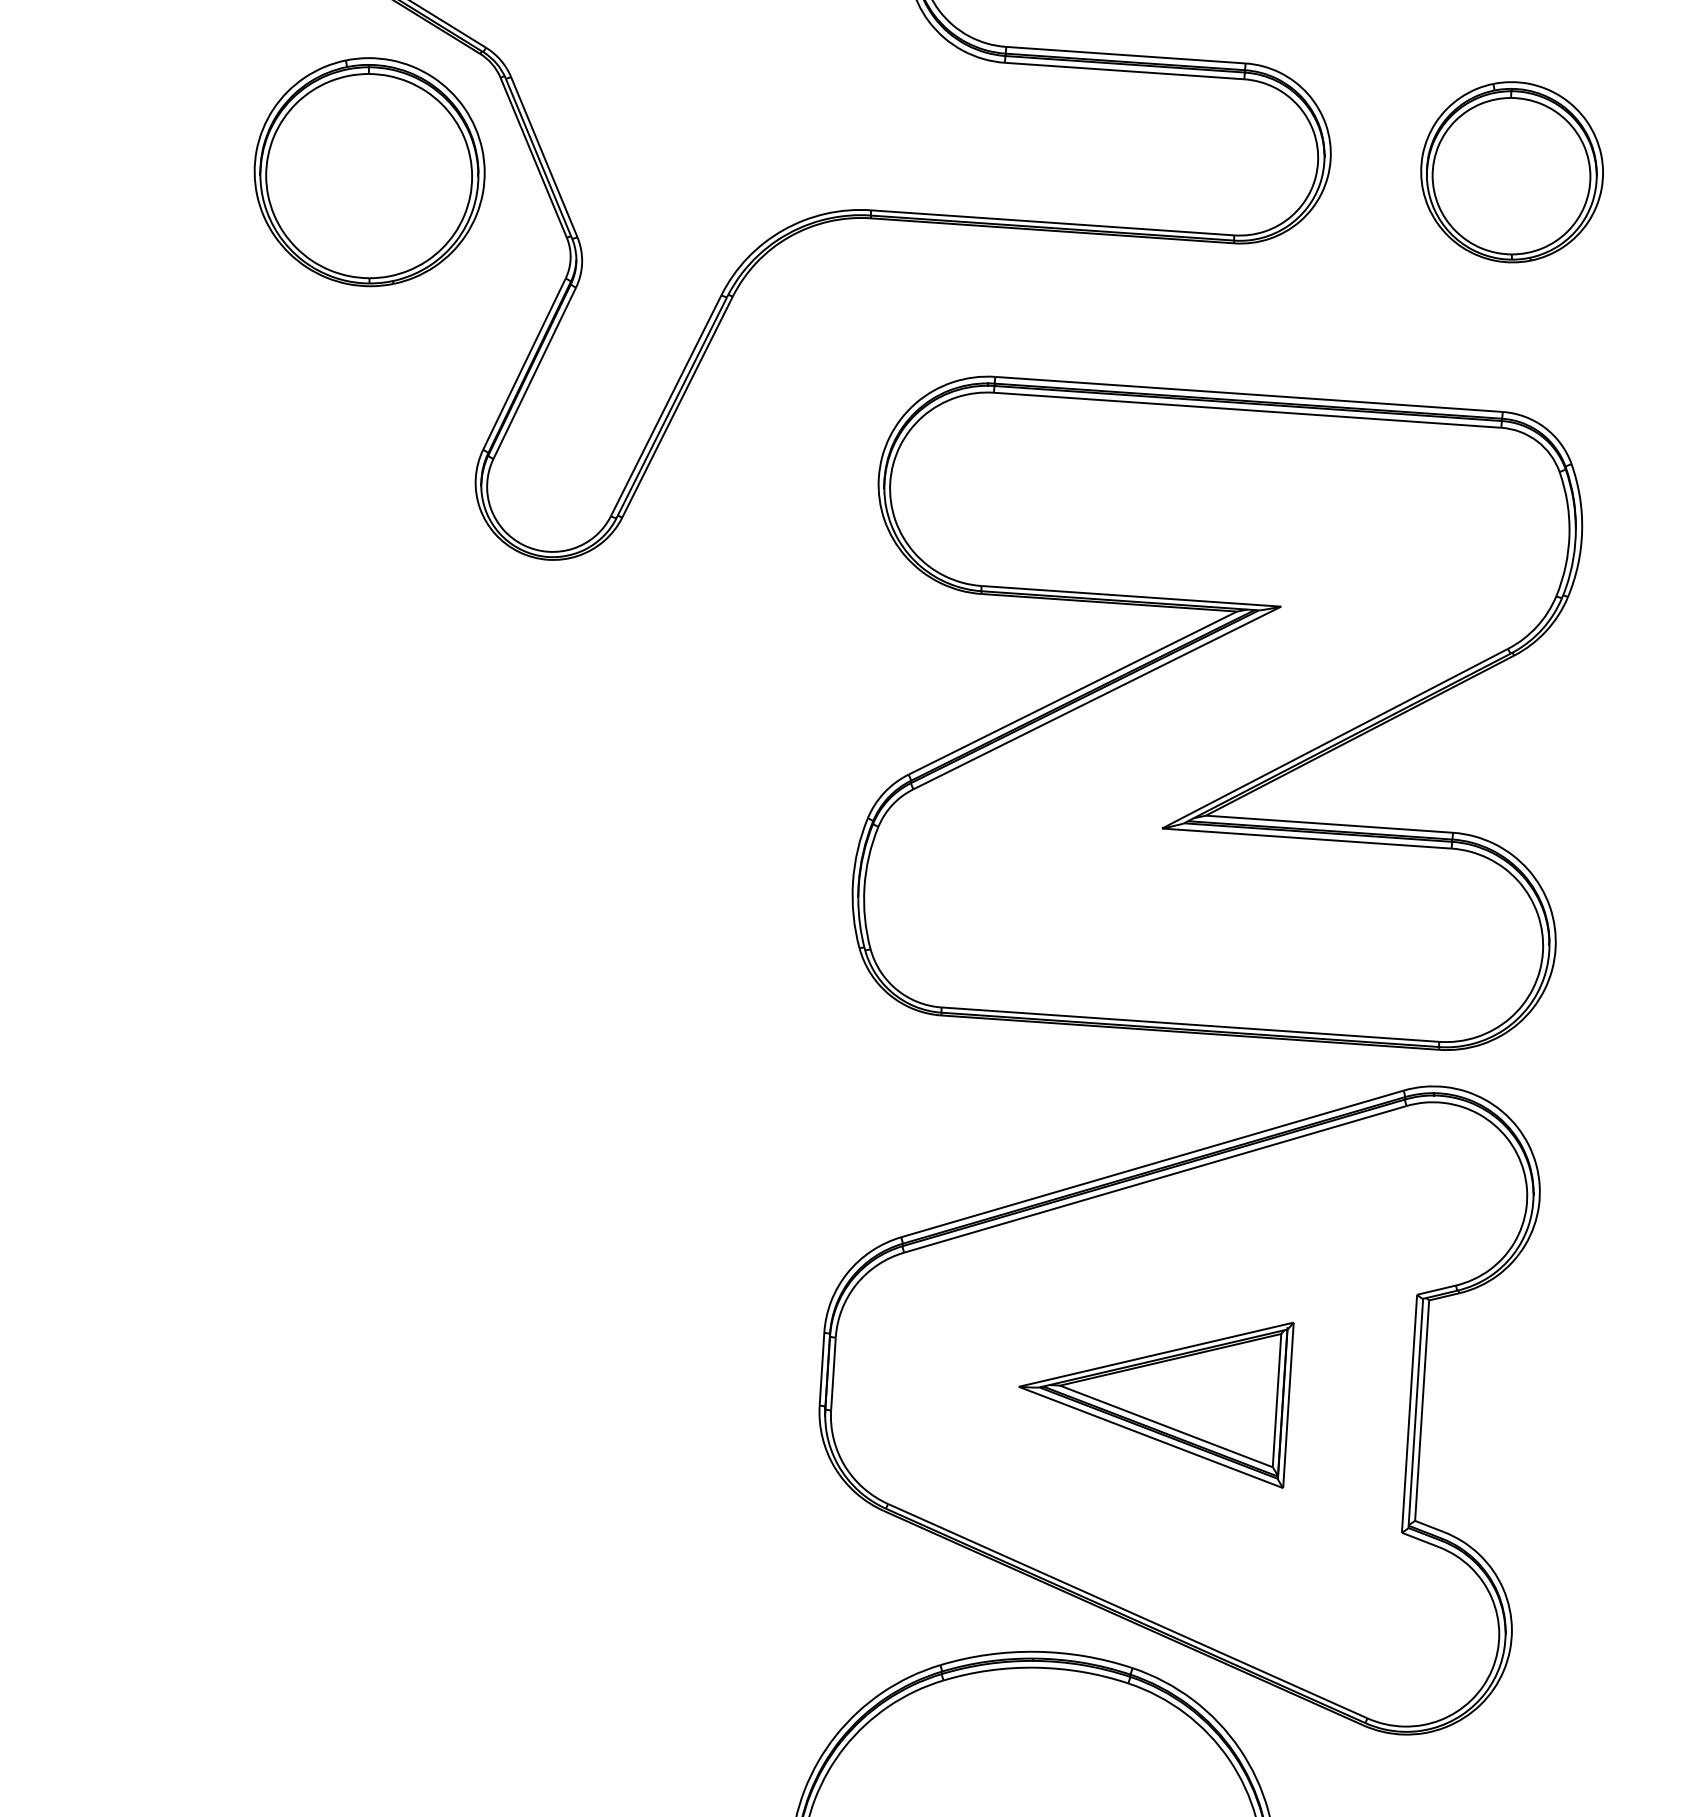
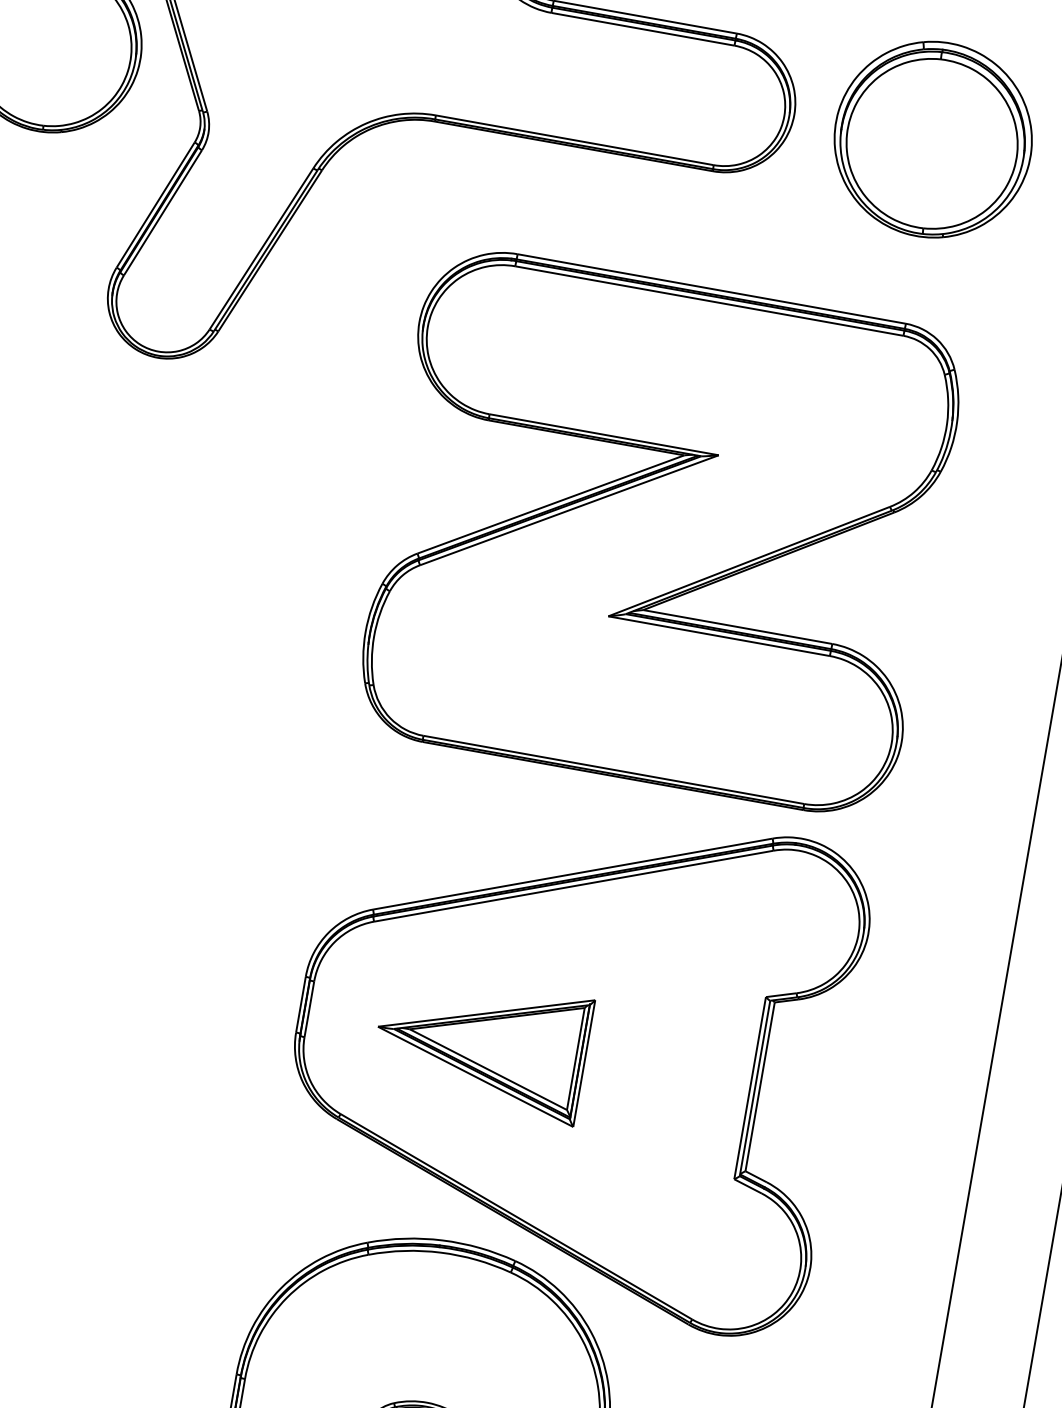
part: (1511, 172) -> (932, 139), size x1.4
part: (1156, 1404) -> (482, 1051), moved

